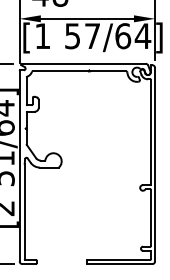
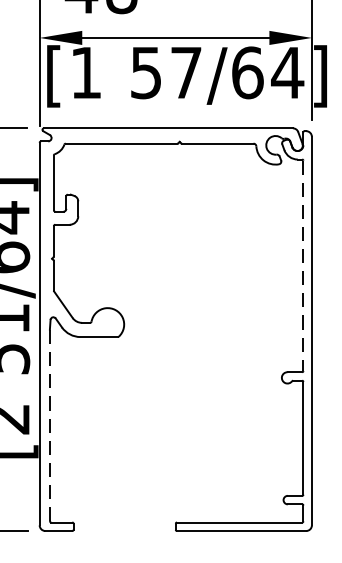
line: (150, 132) -> (302, 266), solid -> dashed
line: (24, 211) -> (49, 425), solid -> dashed

